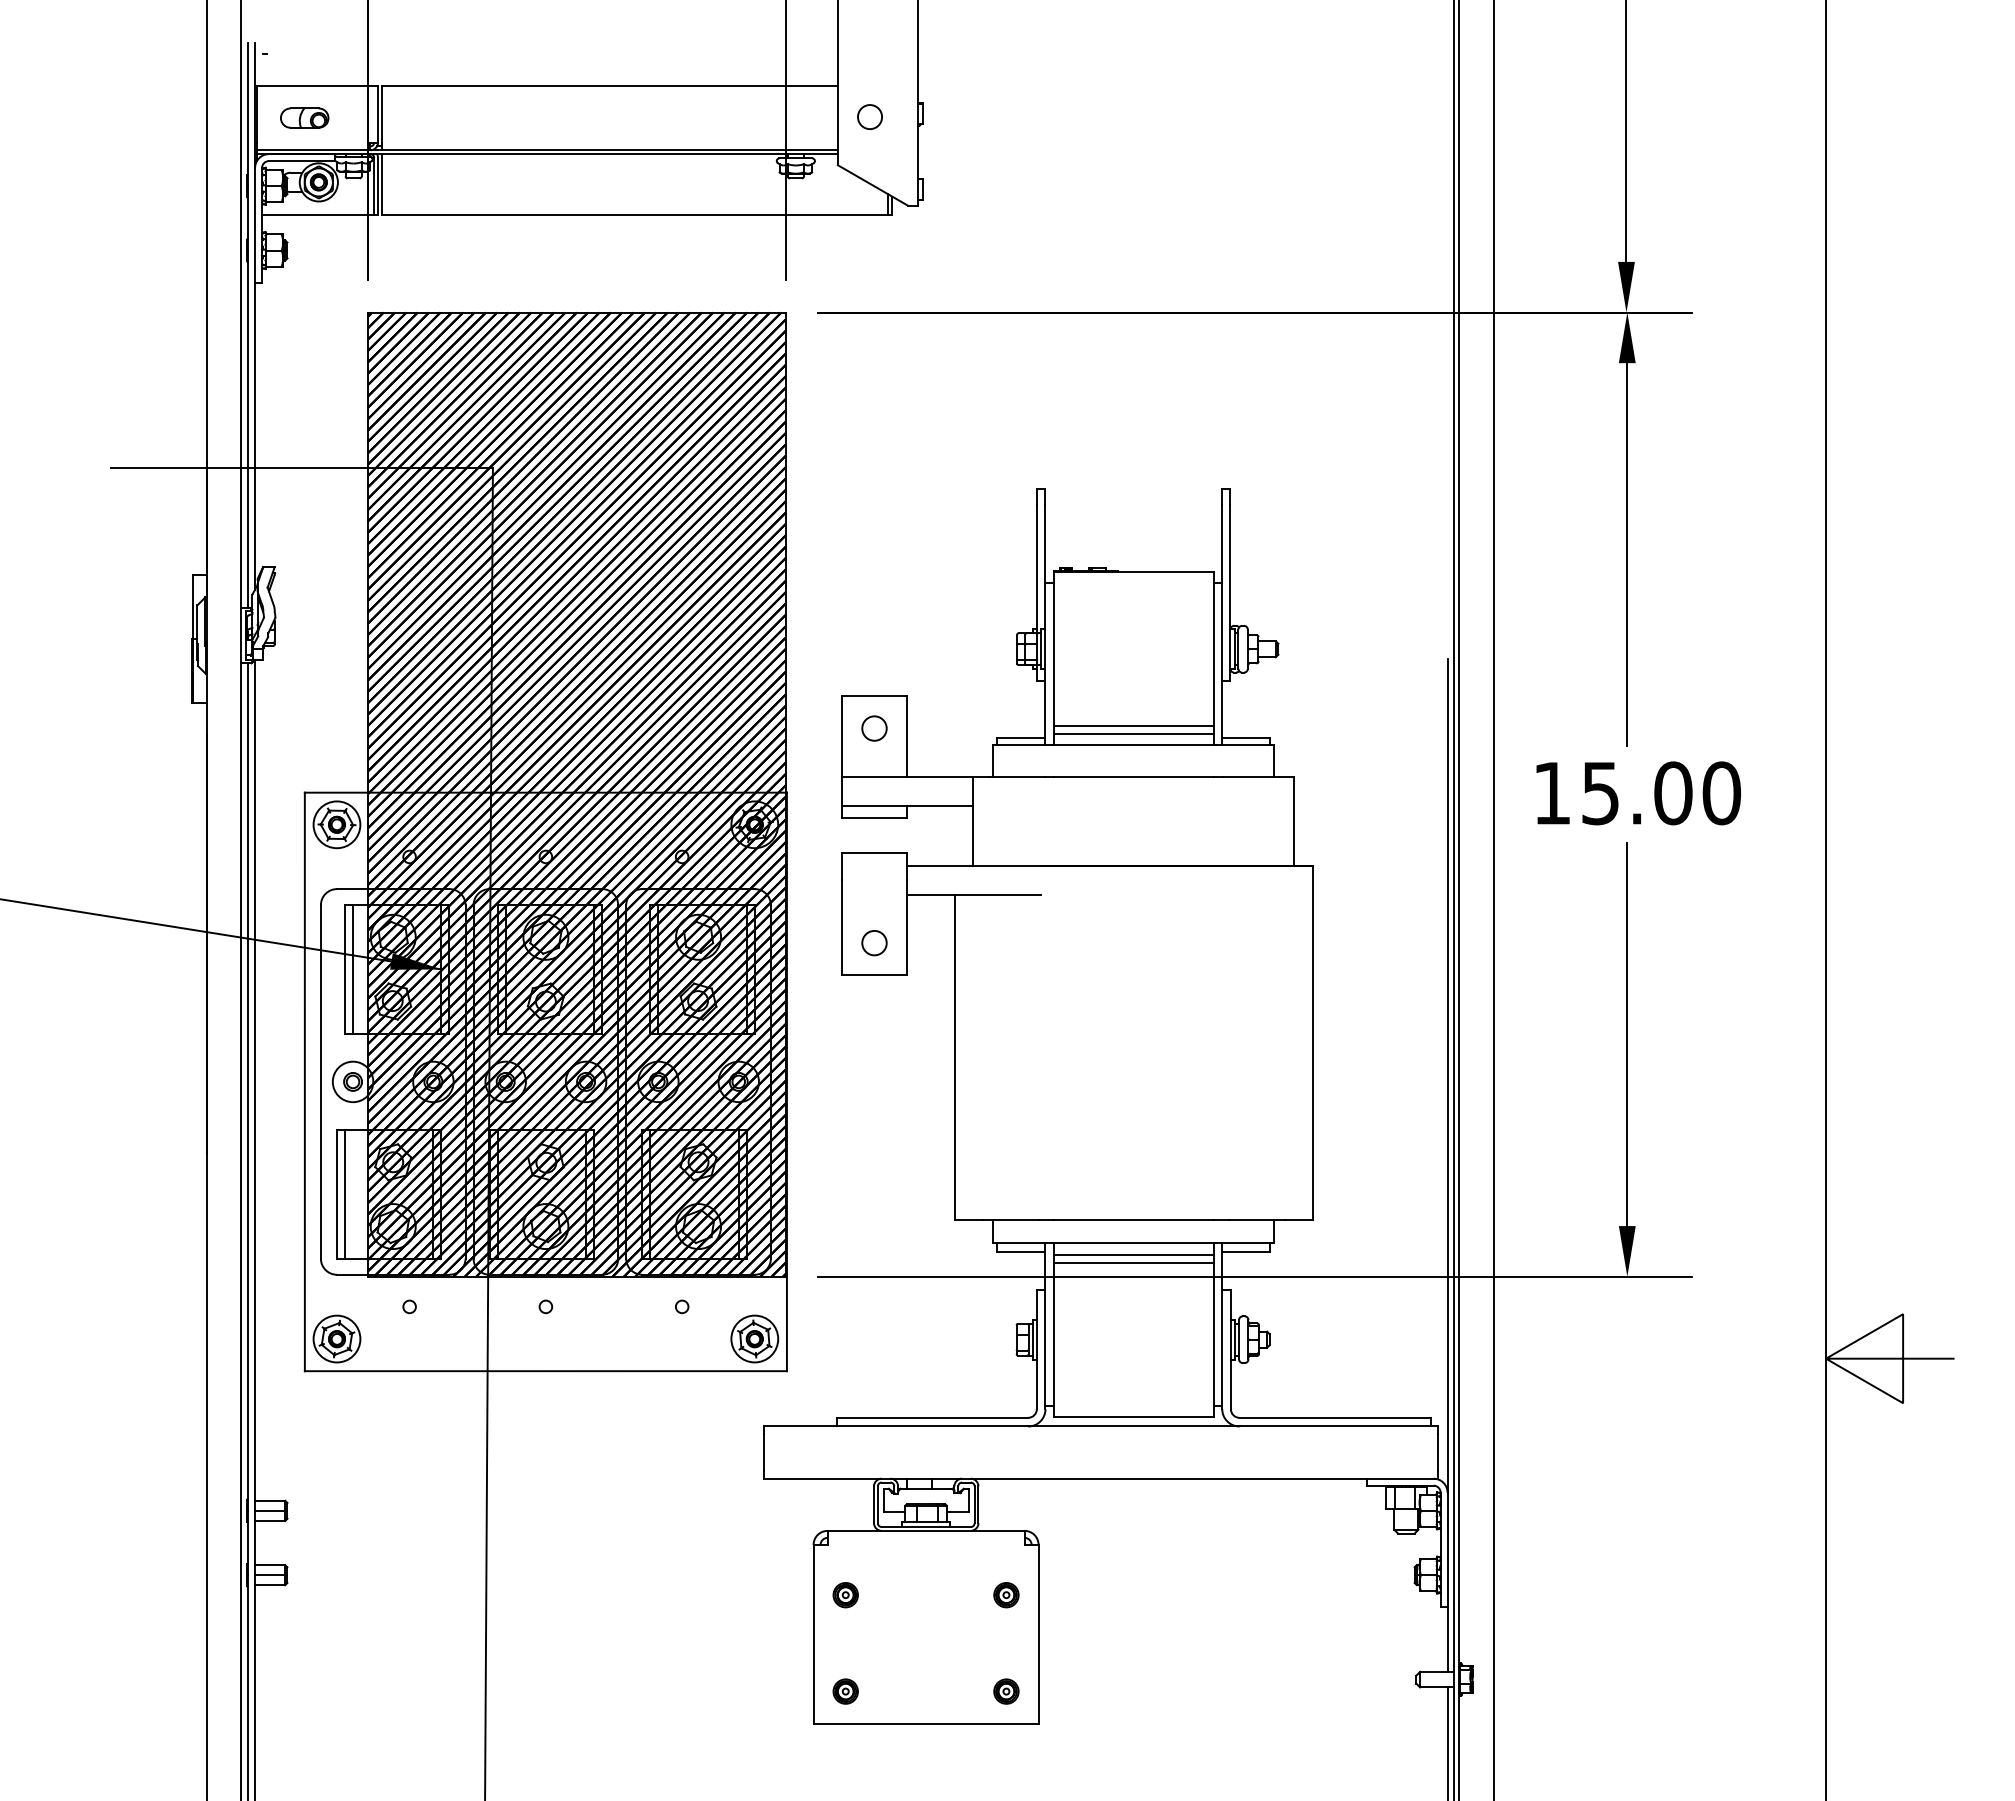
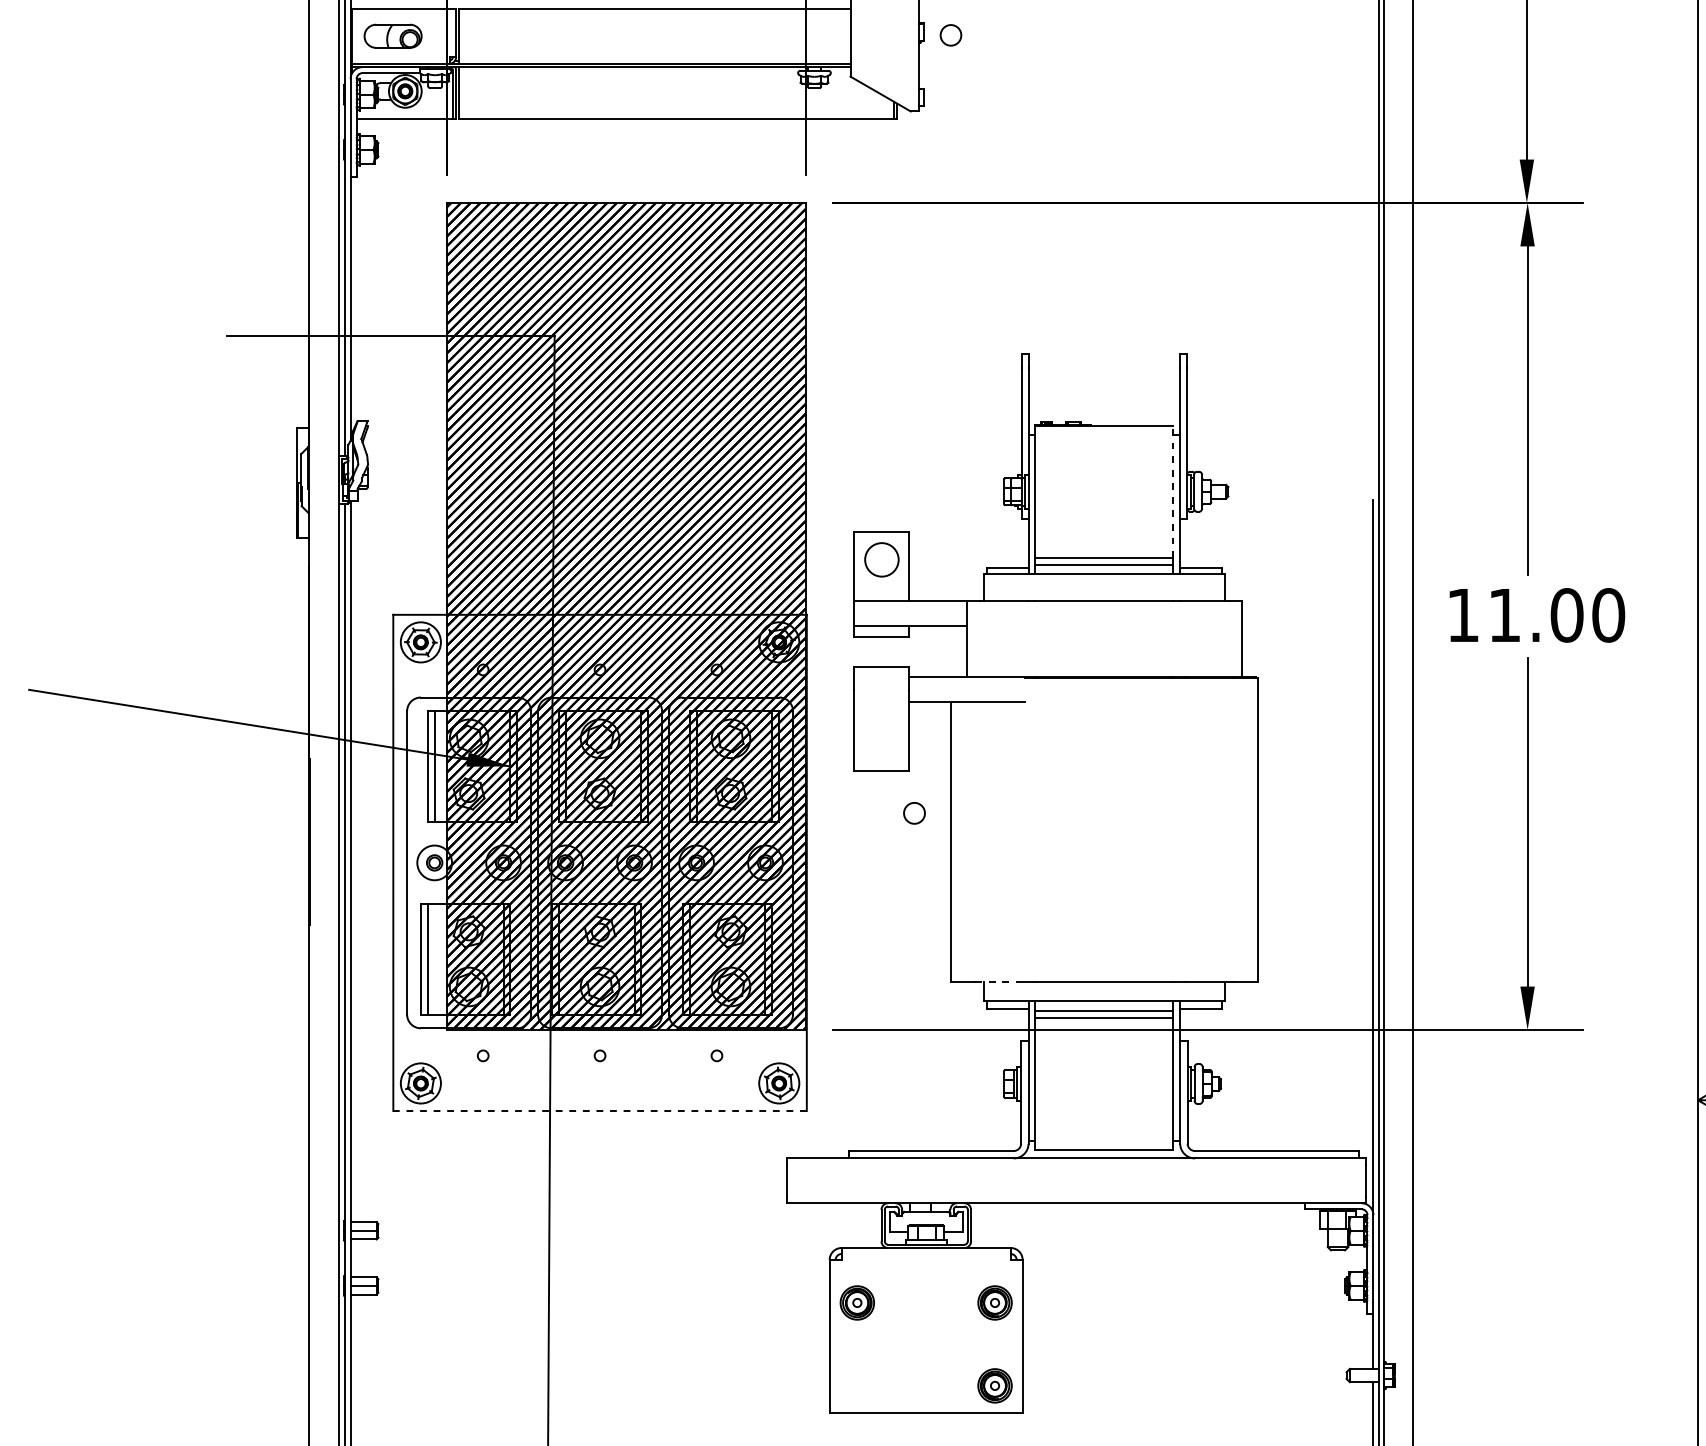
circle: (869, 116) -> (950, 34), moved
part: (304, 117) -> (393, 35), size x1.4
line: (1214, 648) -> (1173, 491), solid -> dashed
circle: (874, 728) -> (881, 559), size x1.6
text: (1600, 793) -> (1504, 615), 15.00 -> 11.00
circle: (874, 943) -> (914, 813), moved
line: (1010, 1220) -> (998, 981), solid -> dashed
line: (545, 1371) -> (599, 1111), solid -> dashed
part: (845, 1595) -> (857, 1303), size x1.6
part: (1006, 1595) -> (995, 1303), size x1.6
part: (845, 1691) -> (857, 1385), removed
part: (1006, 1691) -> (995, 1385), size x1.6

